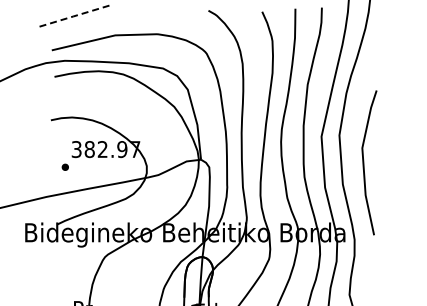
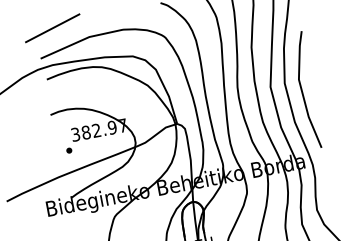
line: (73, 16) -> (52, 28), dashed -> solid
curve: (364, 162) -> (302, 90), moved

